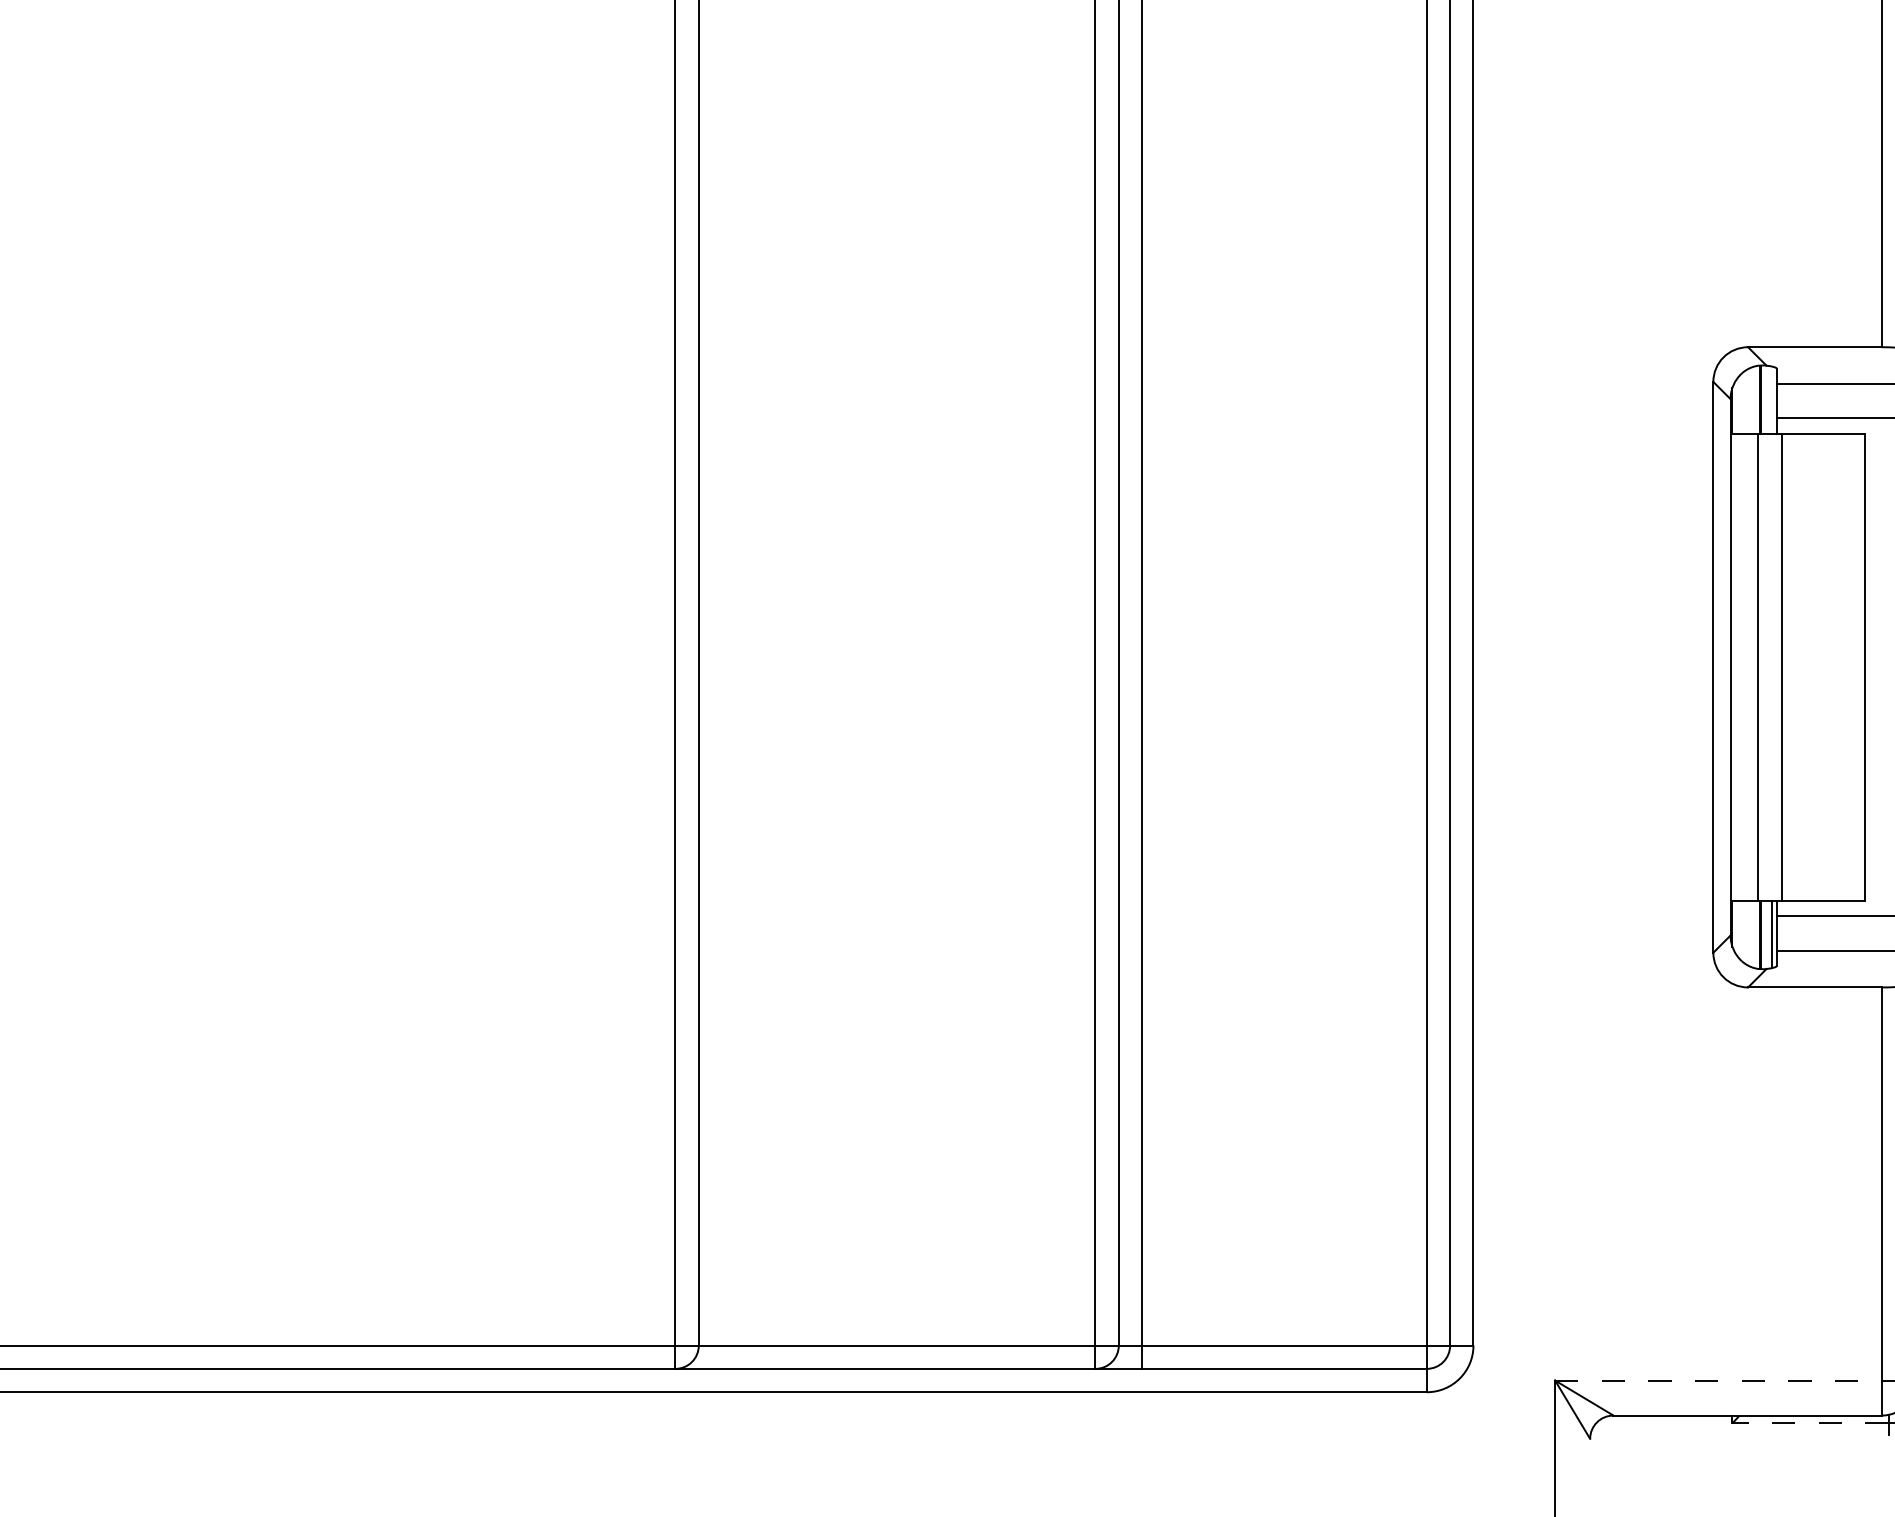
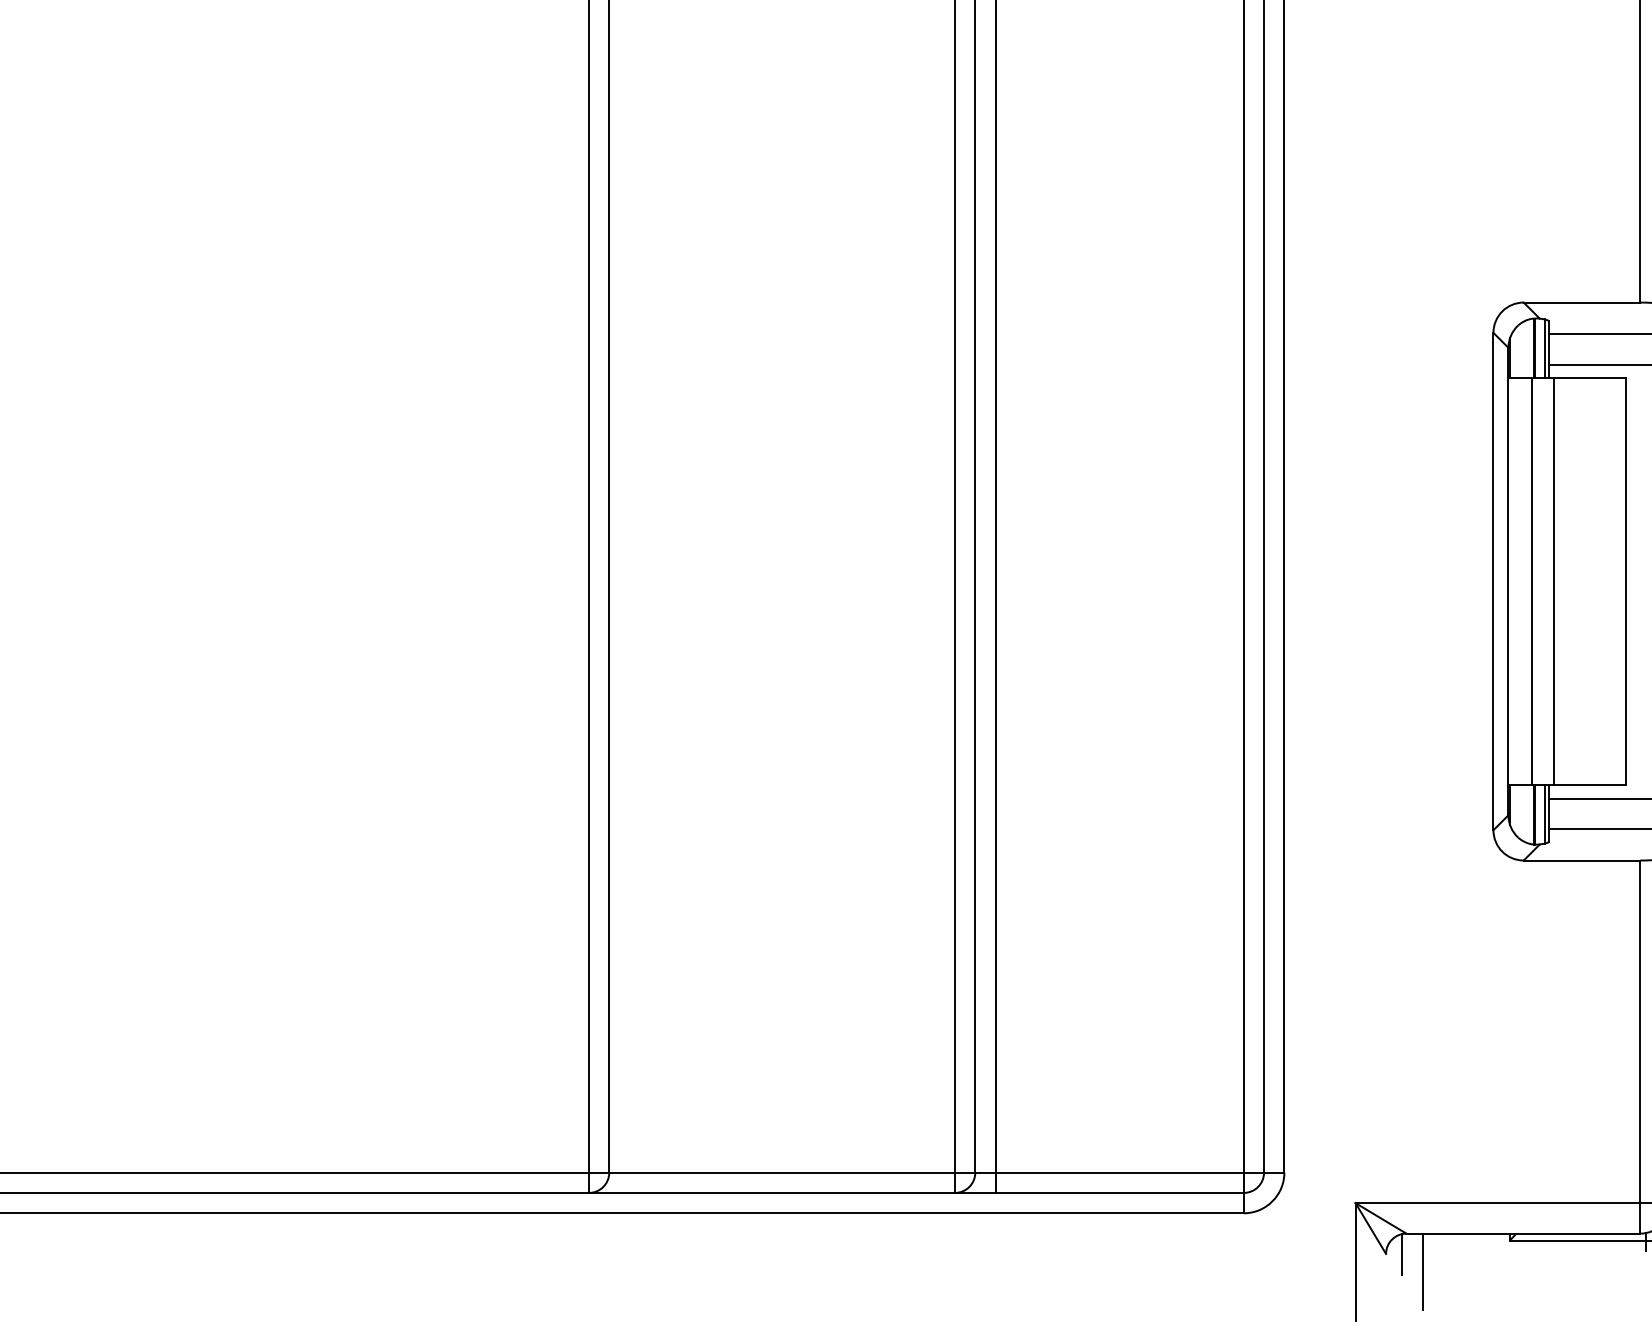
line: (1772, 400) -> (1544, 349), added
line: (1718, 1380) -> (1497, 1203), dashed -> solid
line: (1810, 1423) -> (1578, 1240), dashed -> solid
line: (1608, 1439) -> (1402, 1254), added
line: (1632, 1459) -> (1422, 1271), added

